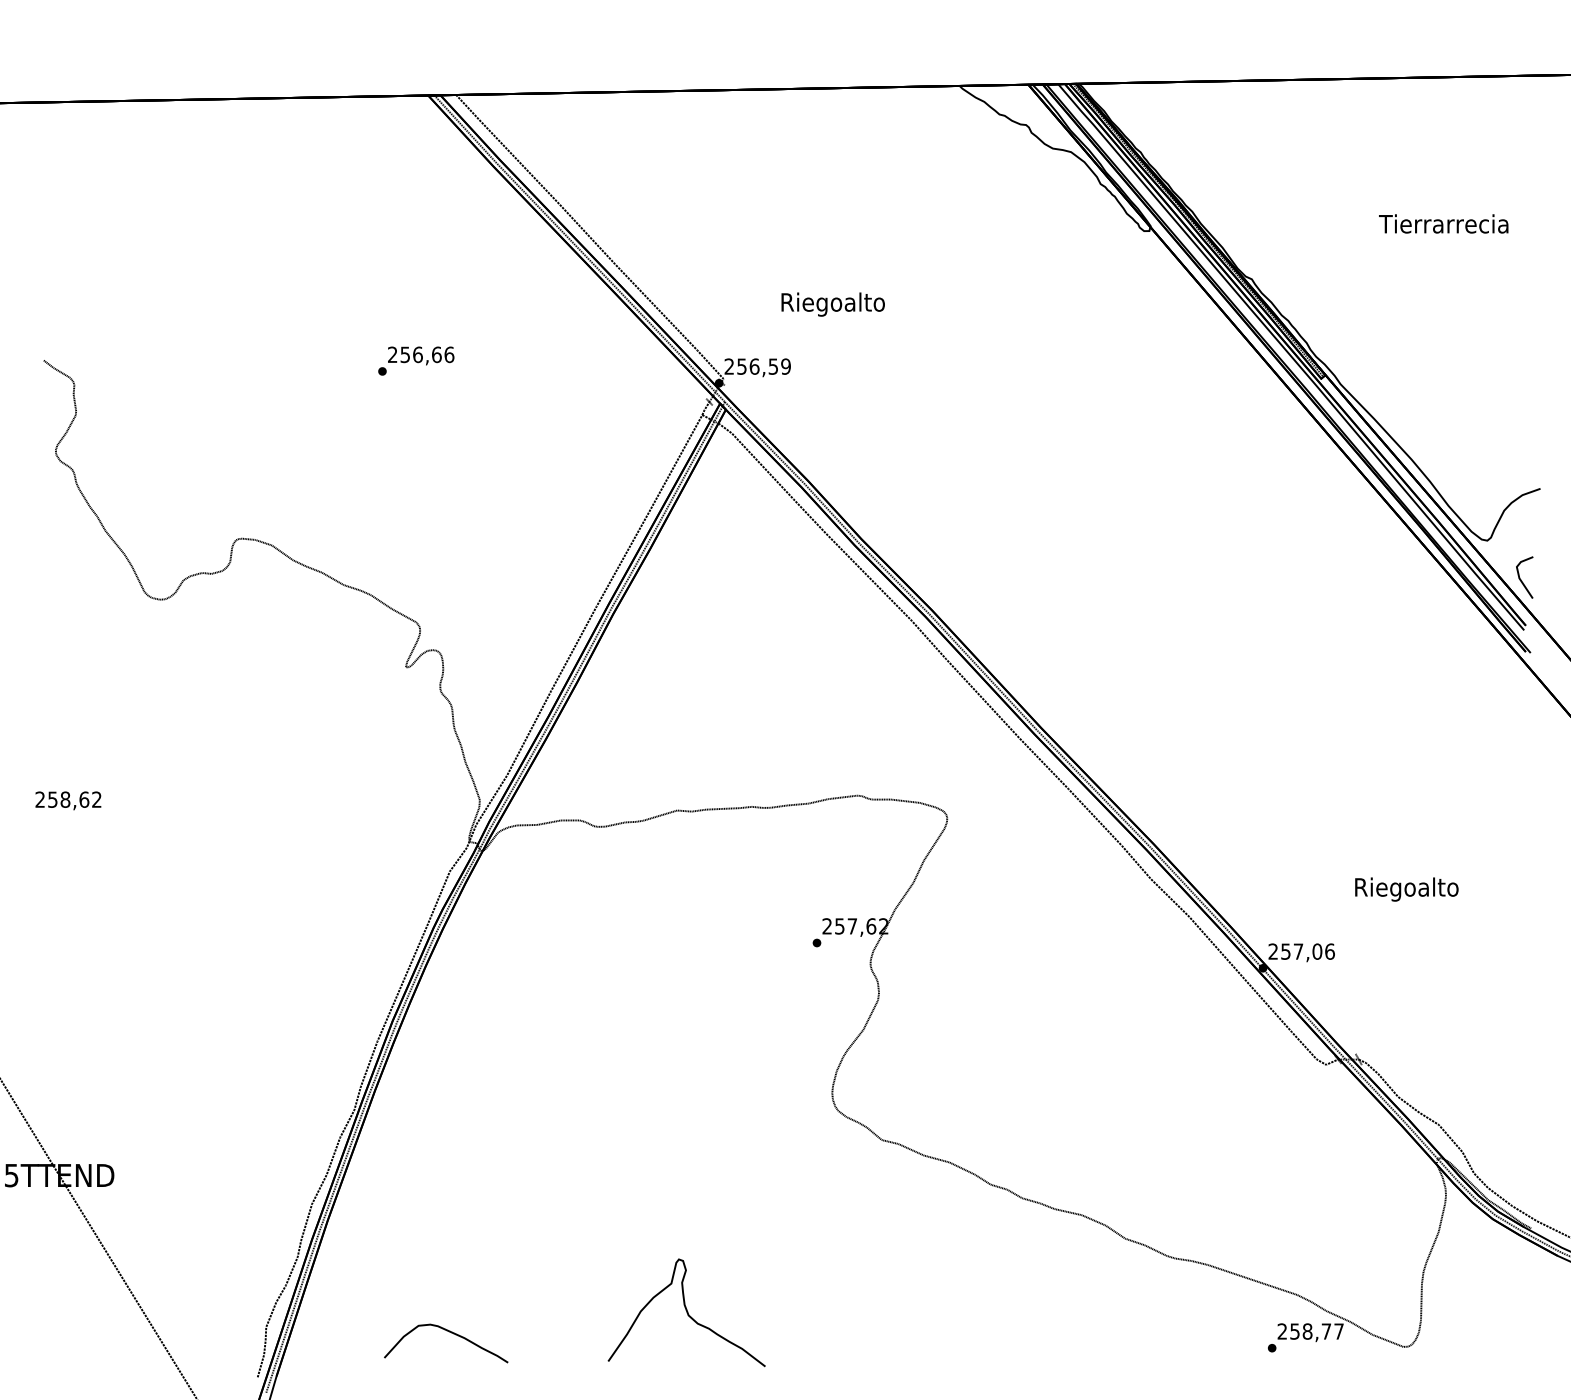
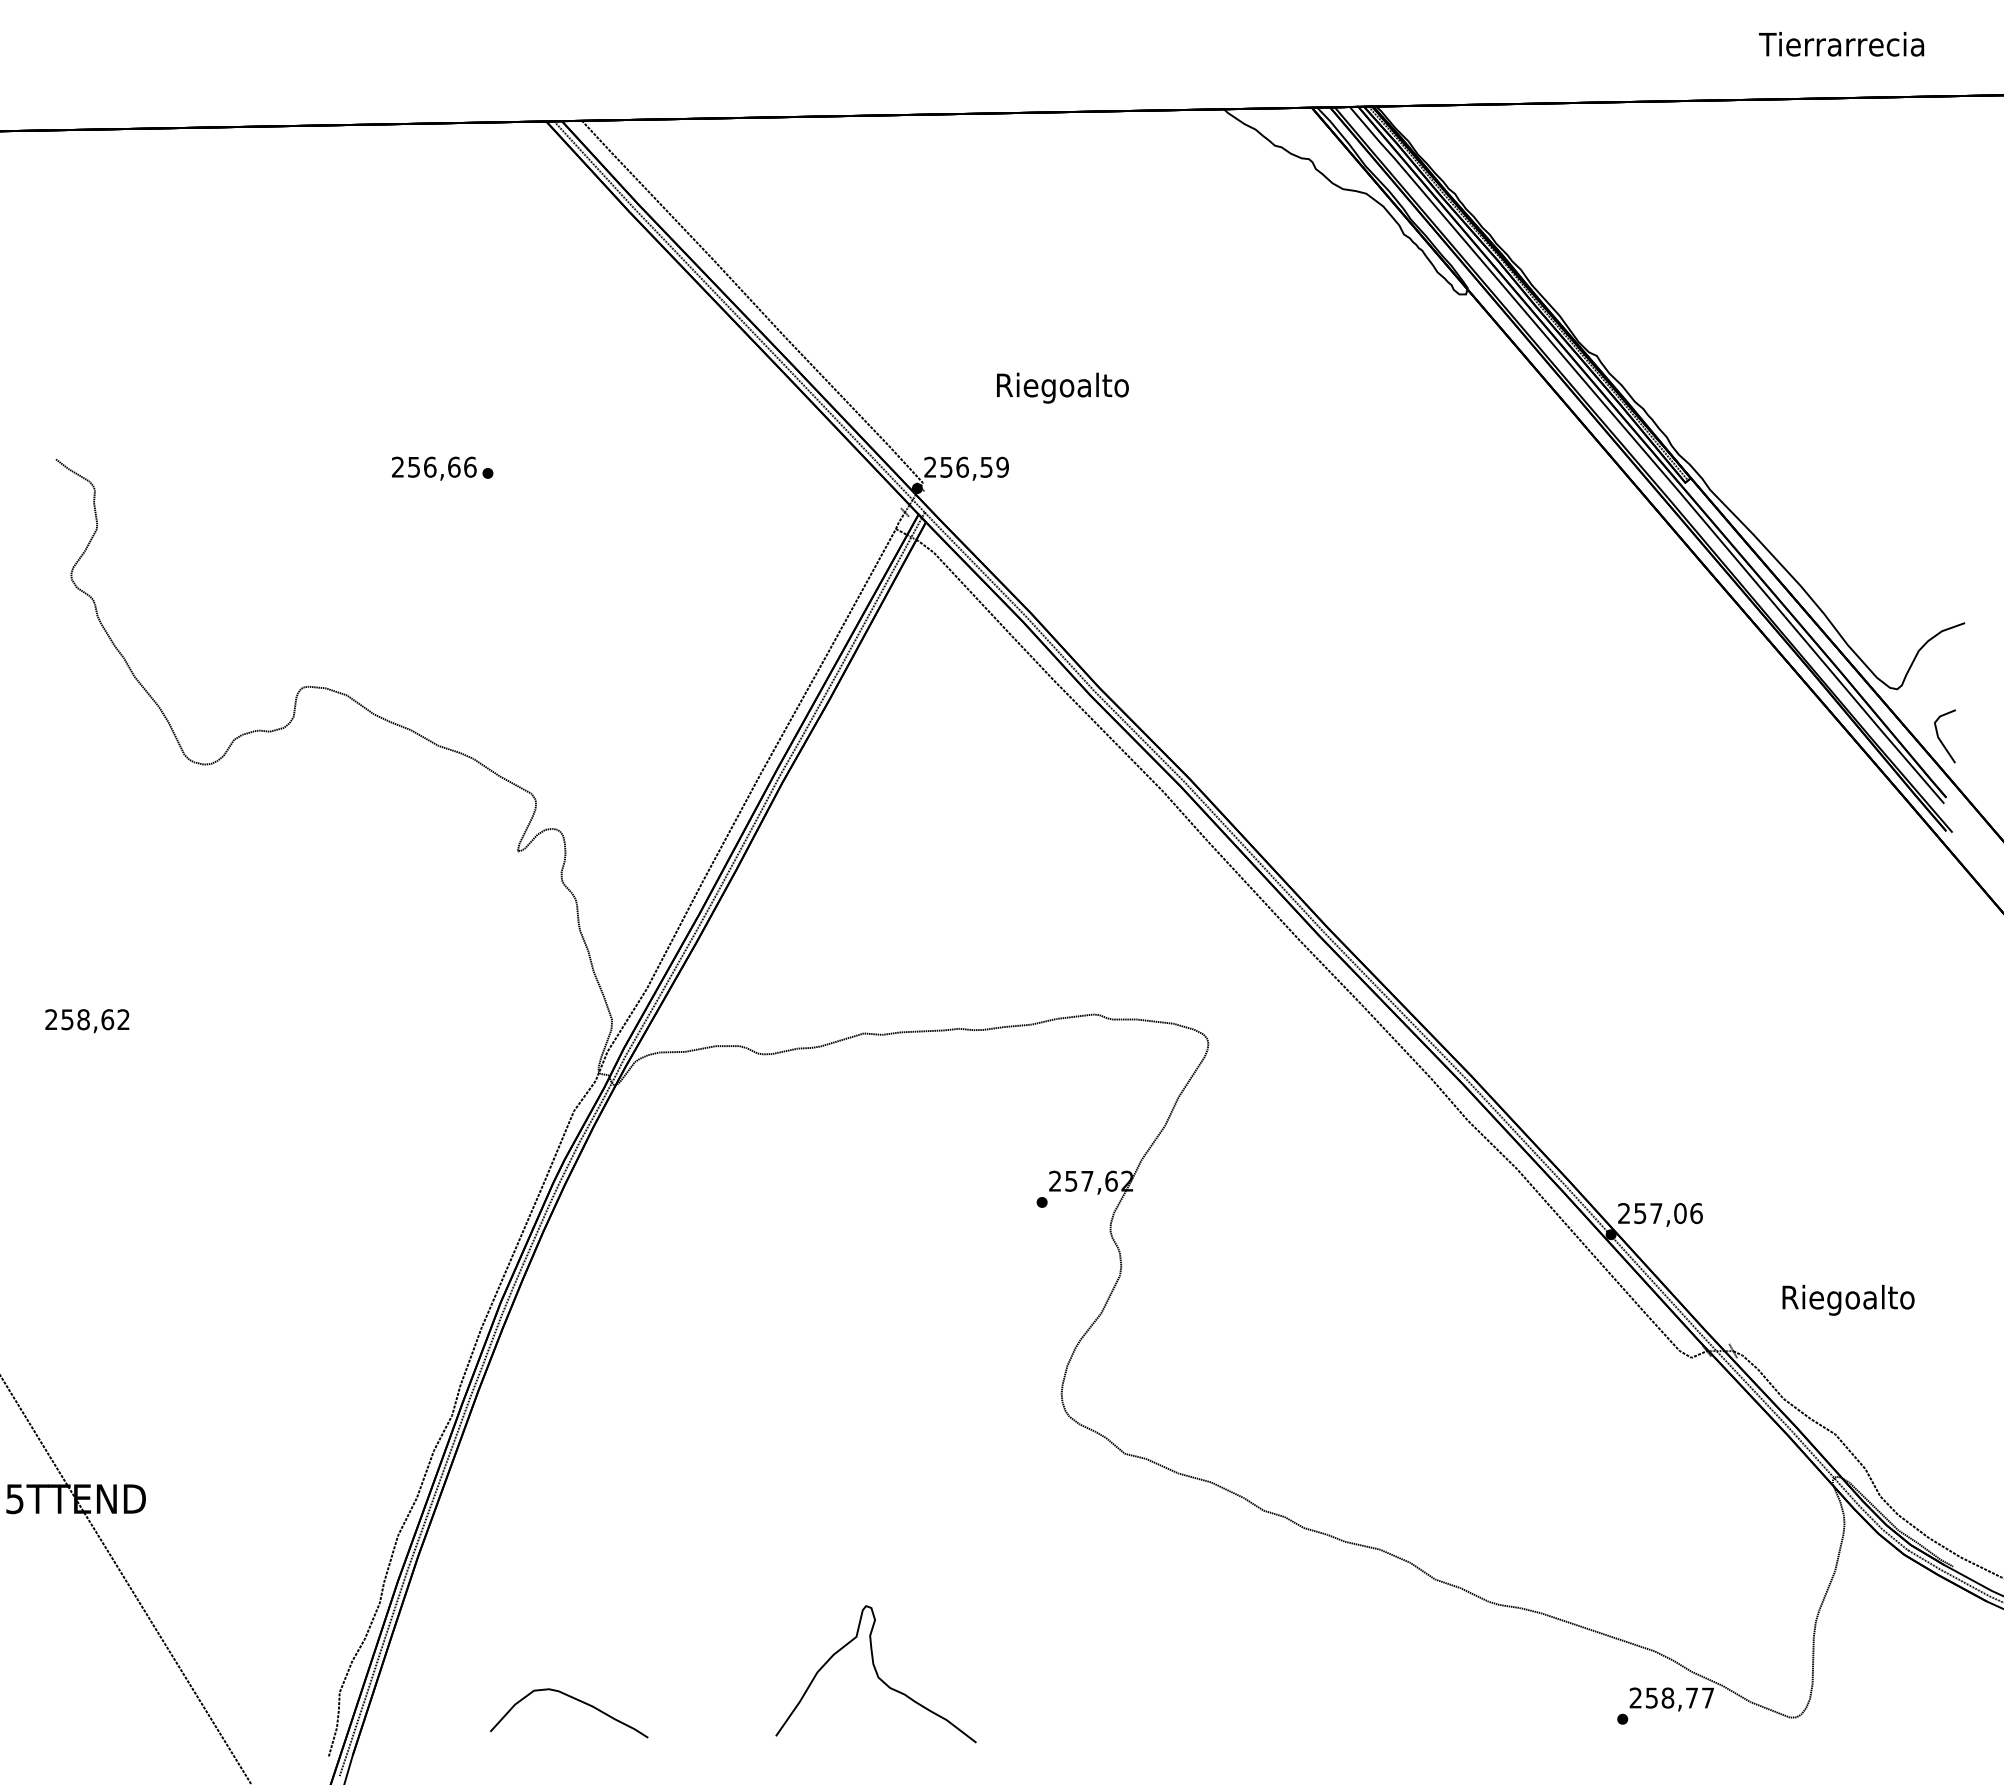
text: (1443, 224) -> (1841, 44), moved
text: (421, 355) -> (434, 468), moved
text: (1406, 888) -> (1848, 1299), moved

